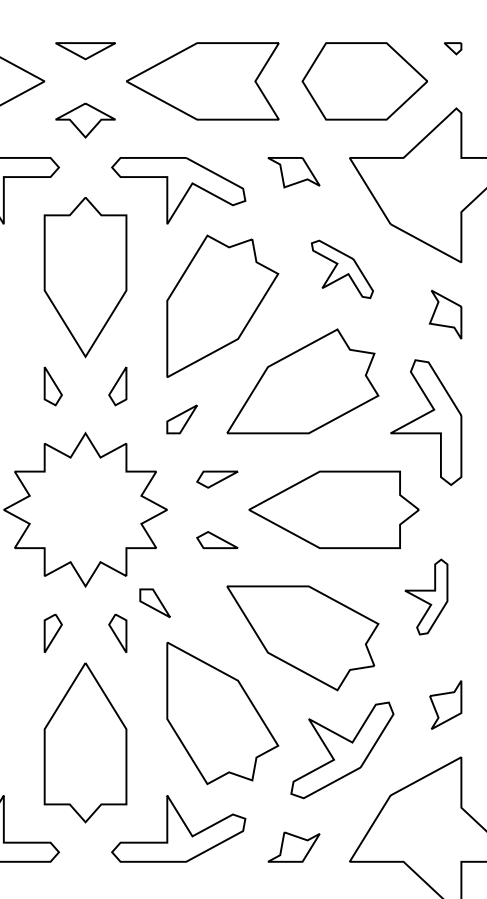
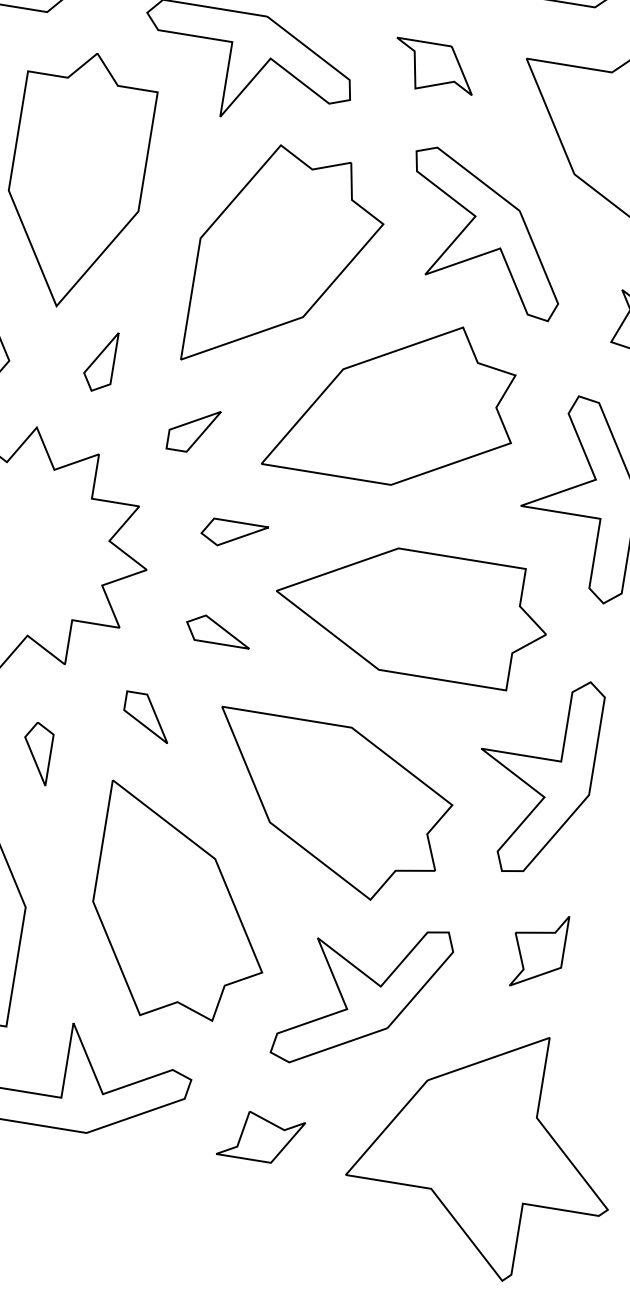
part: (342, 269) -> (486, 233), size x1.67
part: (426, 596) -> (535, 773), size x1.67
part: (154, 602) -> (146, 715), moved

